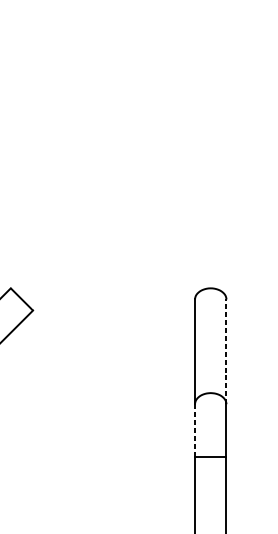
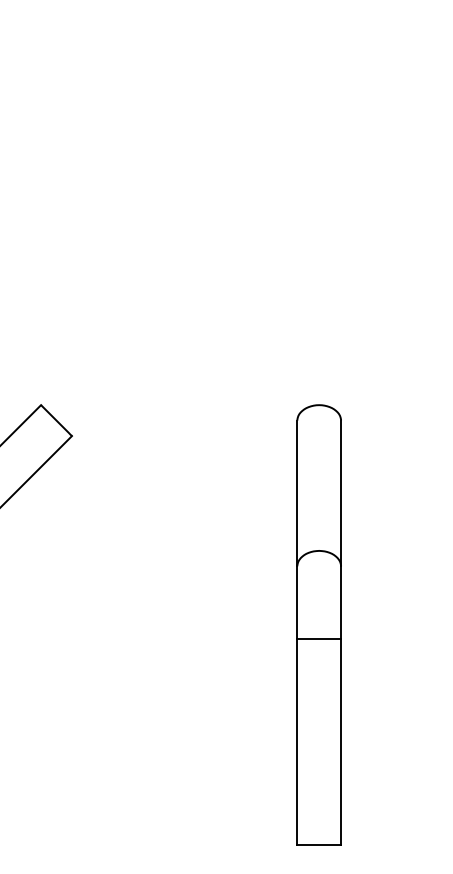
line: (226, 351) -> (341, 493), dashed -> solid
line: (195, 430) -> (297, 603), dashed -> solid

